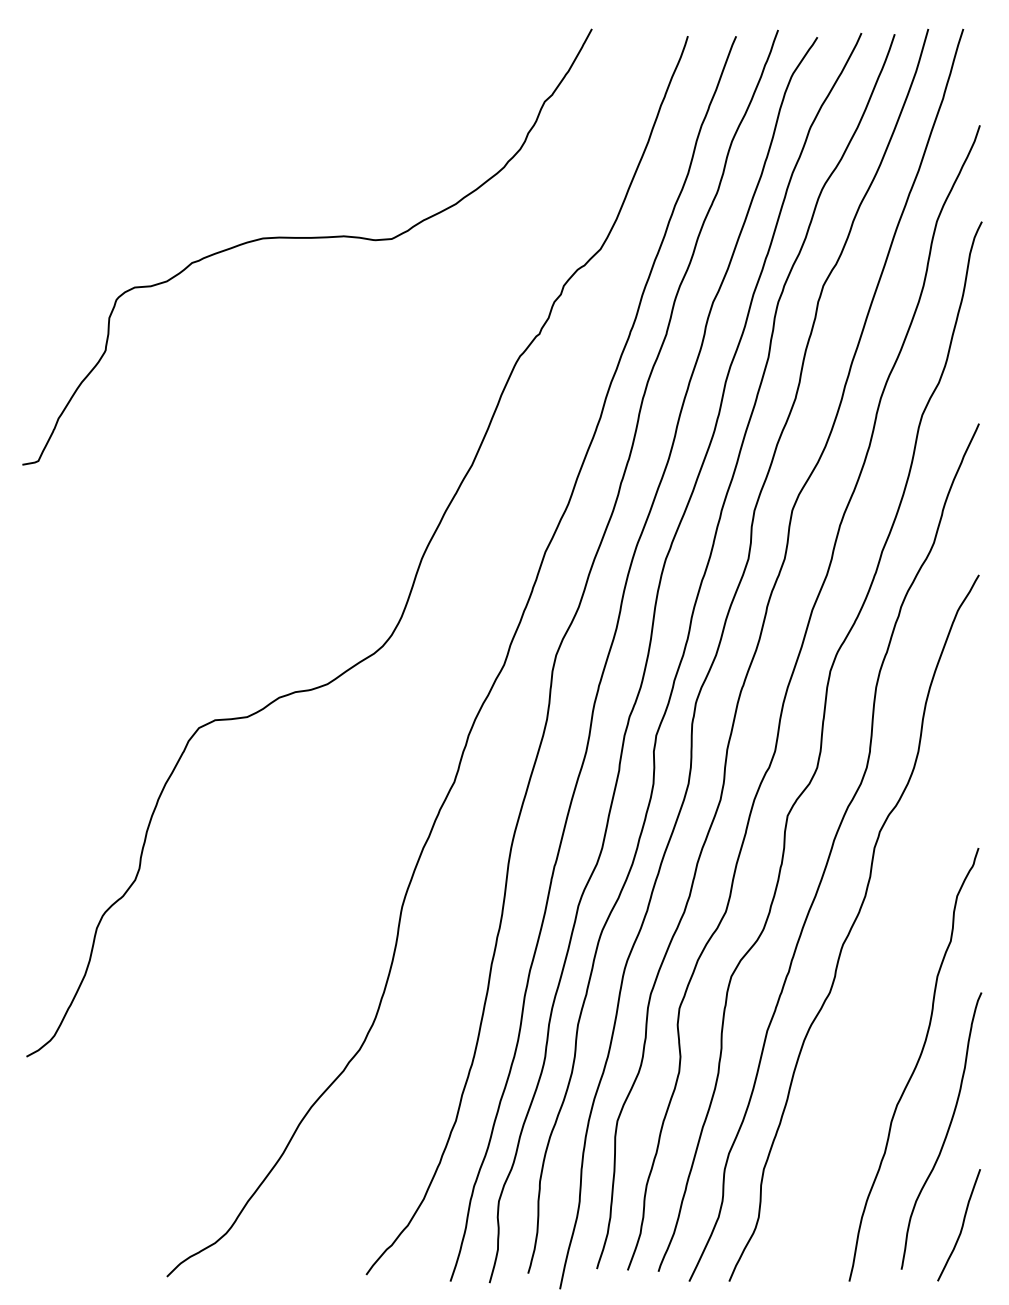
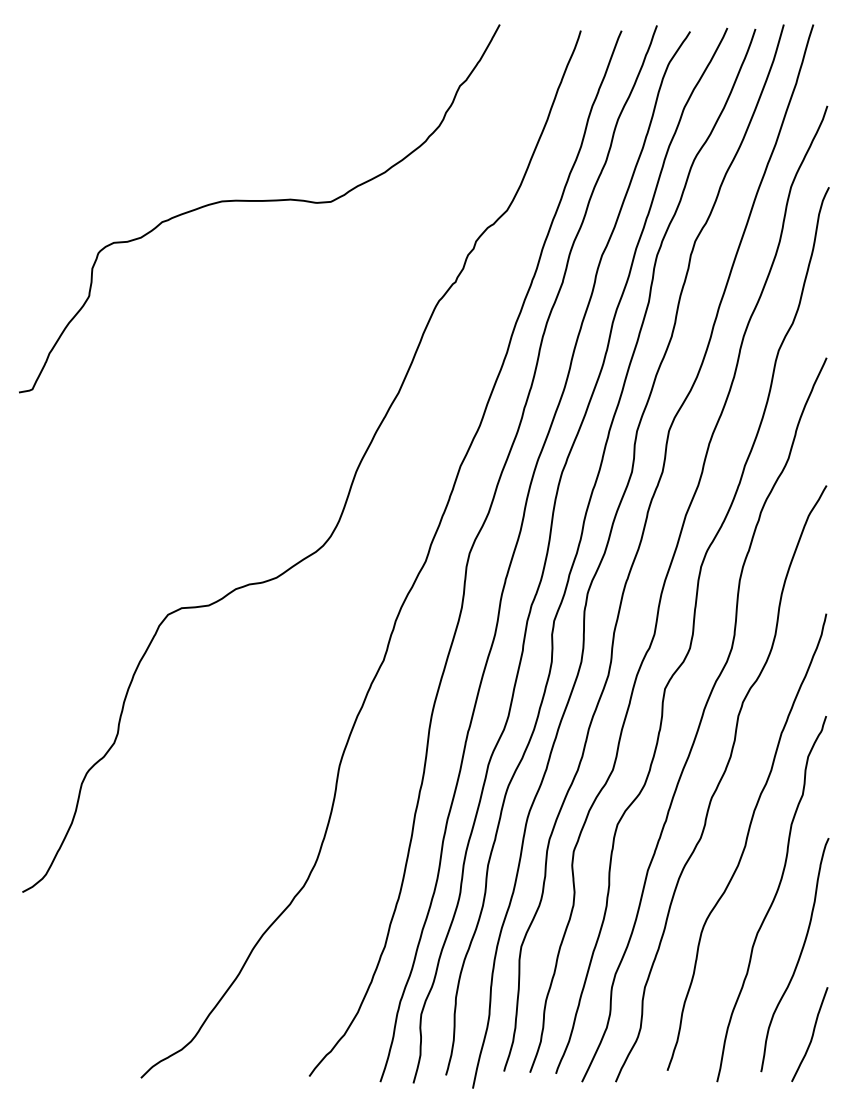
curve: (884, 997) -> (746, 842), added

